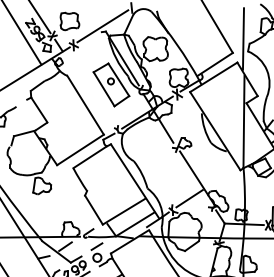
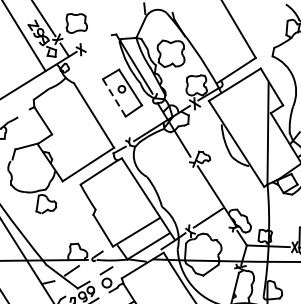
line: (102, 26) -> (112, 28), removed
line: (242, 38) -> (266, 42), removed
line: (104, 89) -> (114, 98), solid -> dashed

